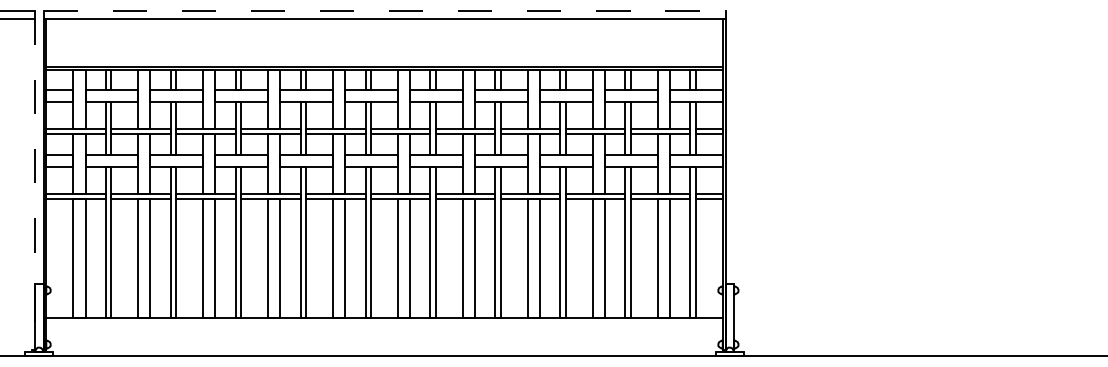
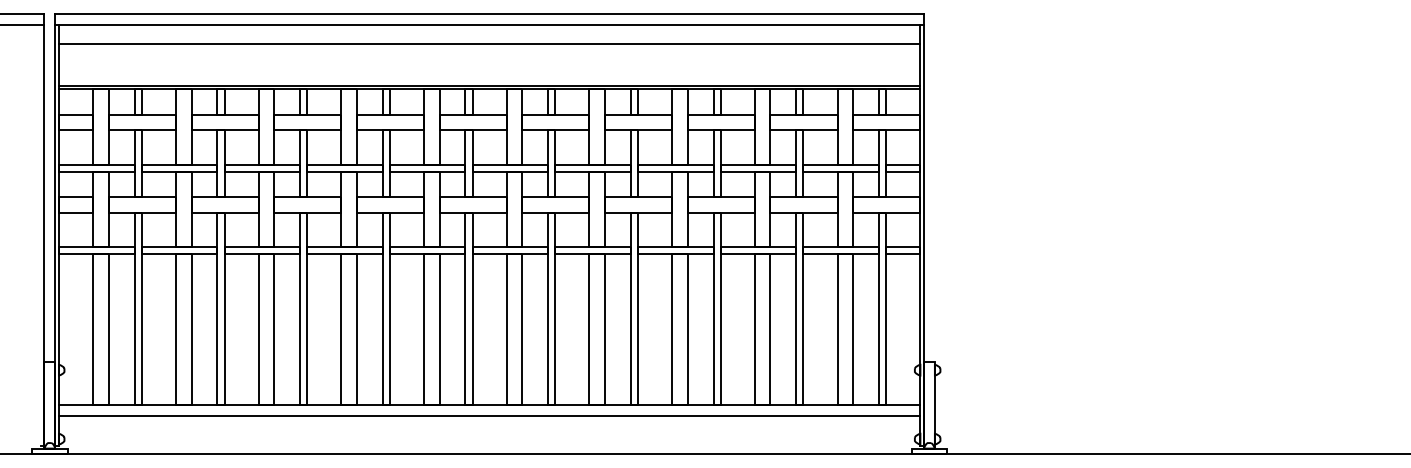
line: (385, 11) -> (490, 14), dashed -> solid
line: (384, 34) -> (489, 44), added
line: (34, 180) -> (44, 230), dashed -> solid
line: (384, 326) -> (489, 416), added

